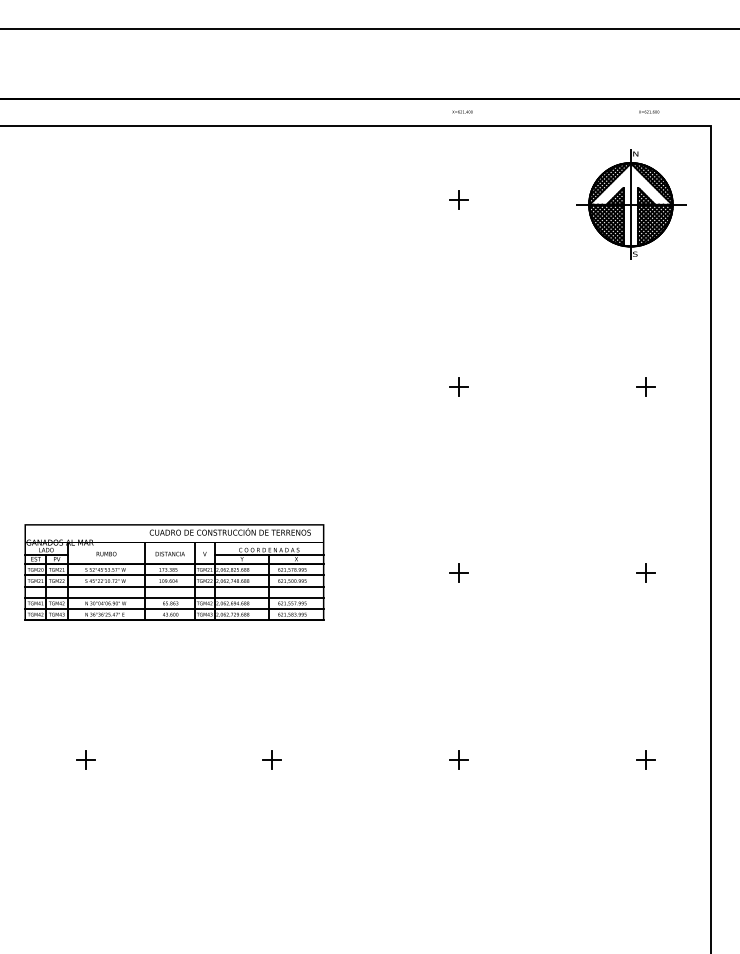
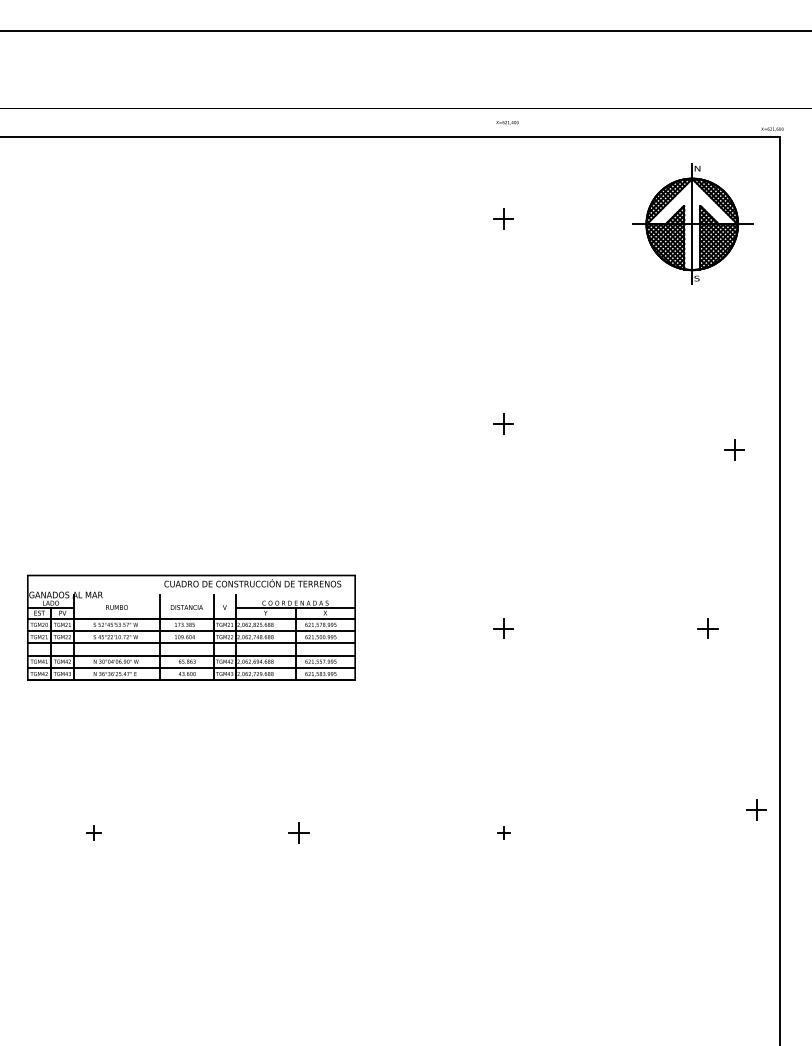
text: (649, 111) -> (772, 128), moved
part: (645, 386) -> (734, 450), moved
part: (85, 759) -> (93, 832), size x0.7
part: (458, 759) -> (503, 832), size x0.6
part: (645, 759) -> (756, 809), moved

